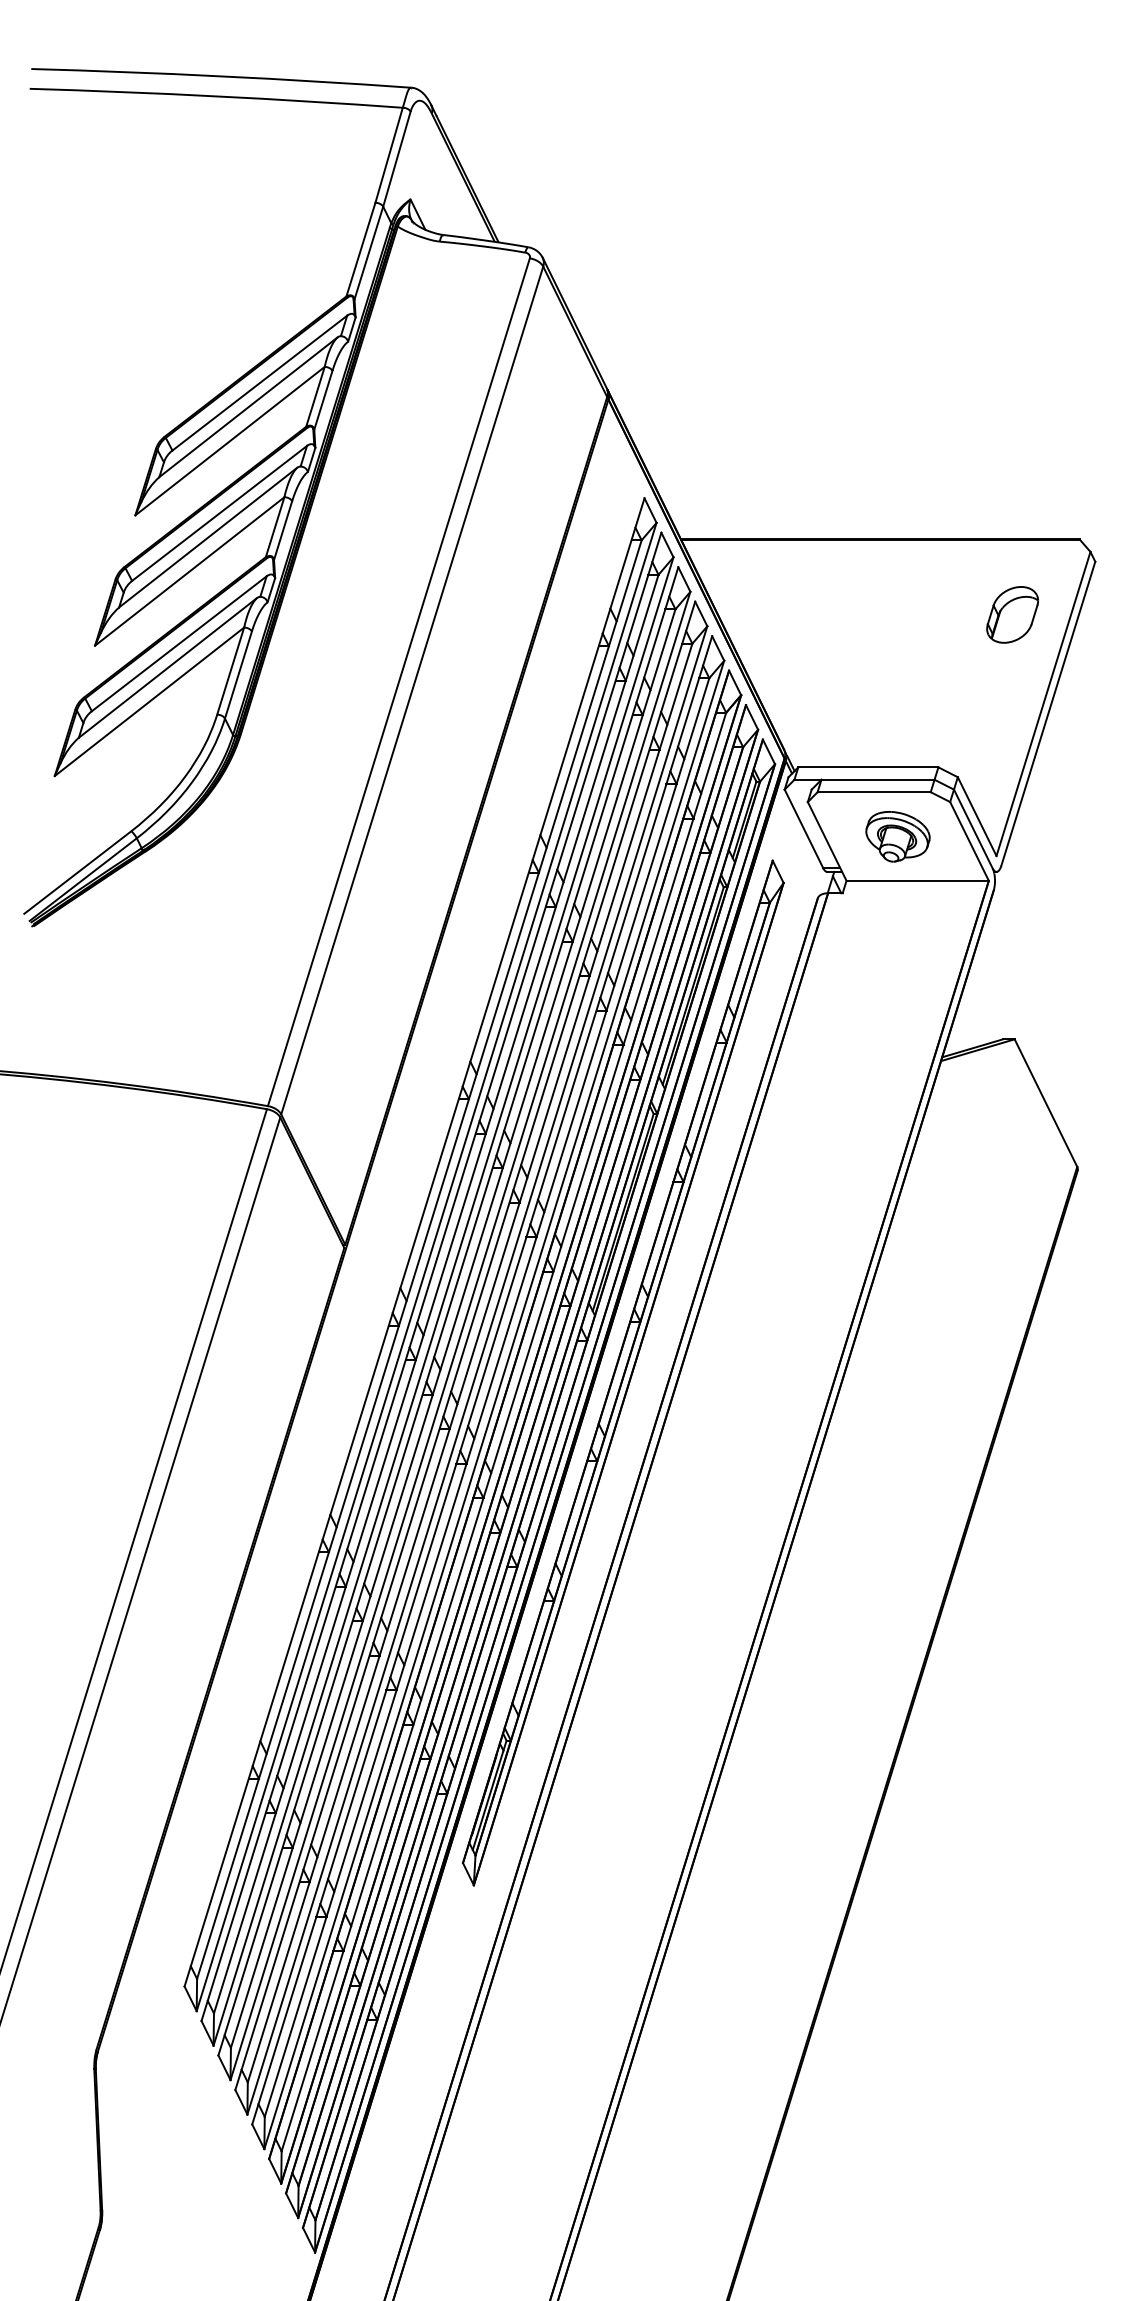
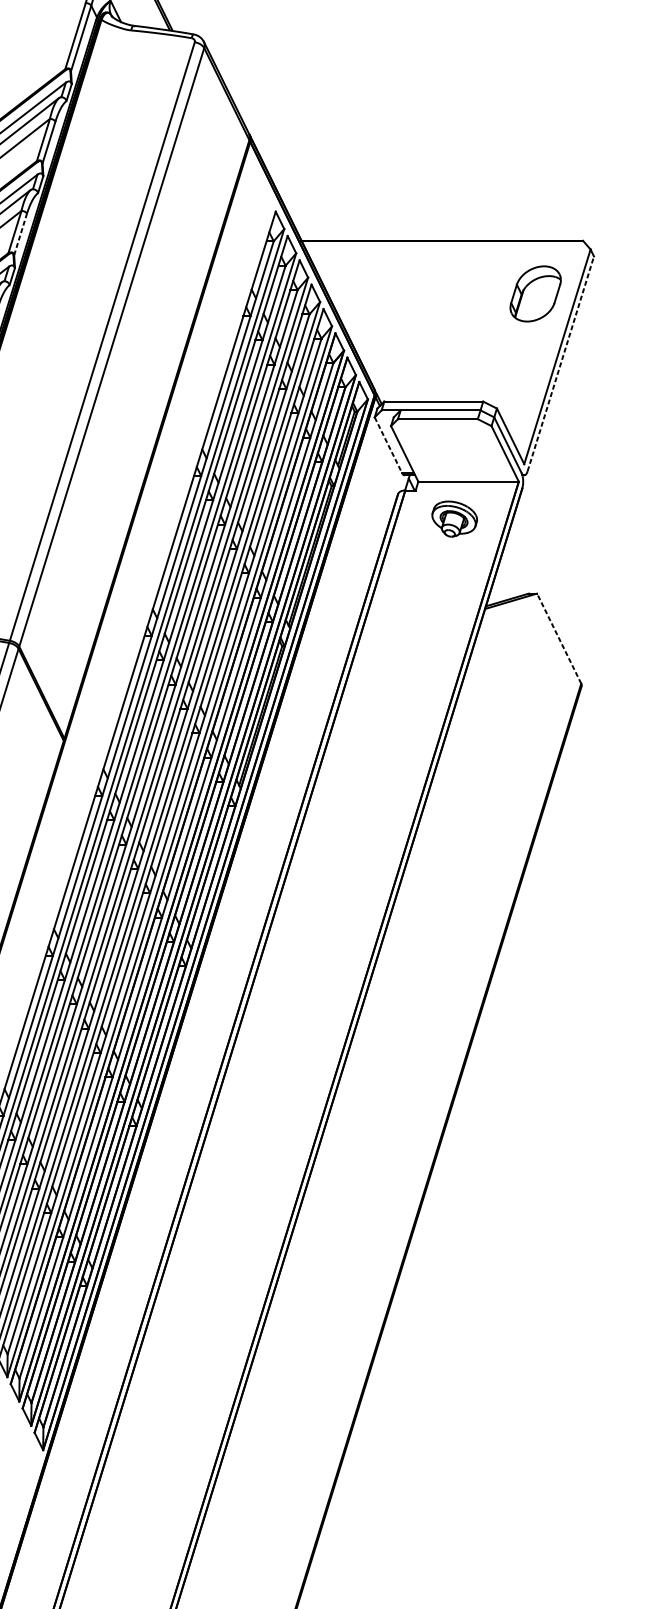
line: (283, 530) -> (20, 234), solid -> dashed
part: (1012, 614) -> (535, 293), size x1.4
line: (1048, 713) -> (560, 363), solid -> dashed
line: (804, 829) -> (388, 445), solid -> dashed
part: (897, 836) -> (454, 518), moved
line: (1045, 1102) -> (558, 638), solid -> dashed
part: (622, 1372) -> (260, 828), removed

